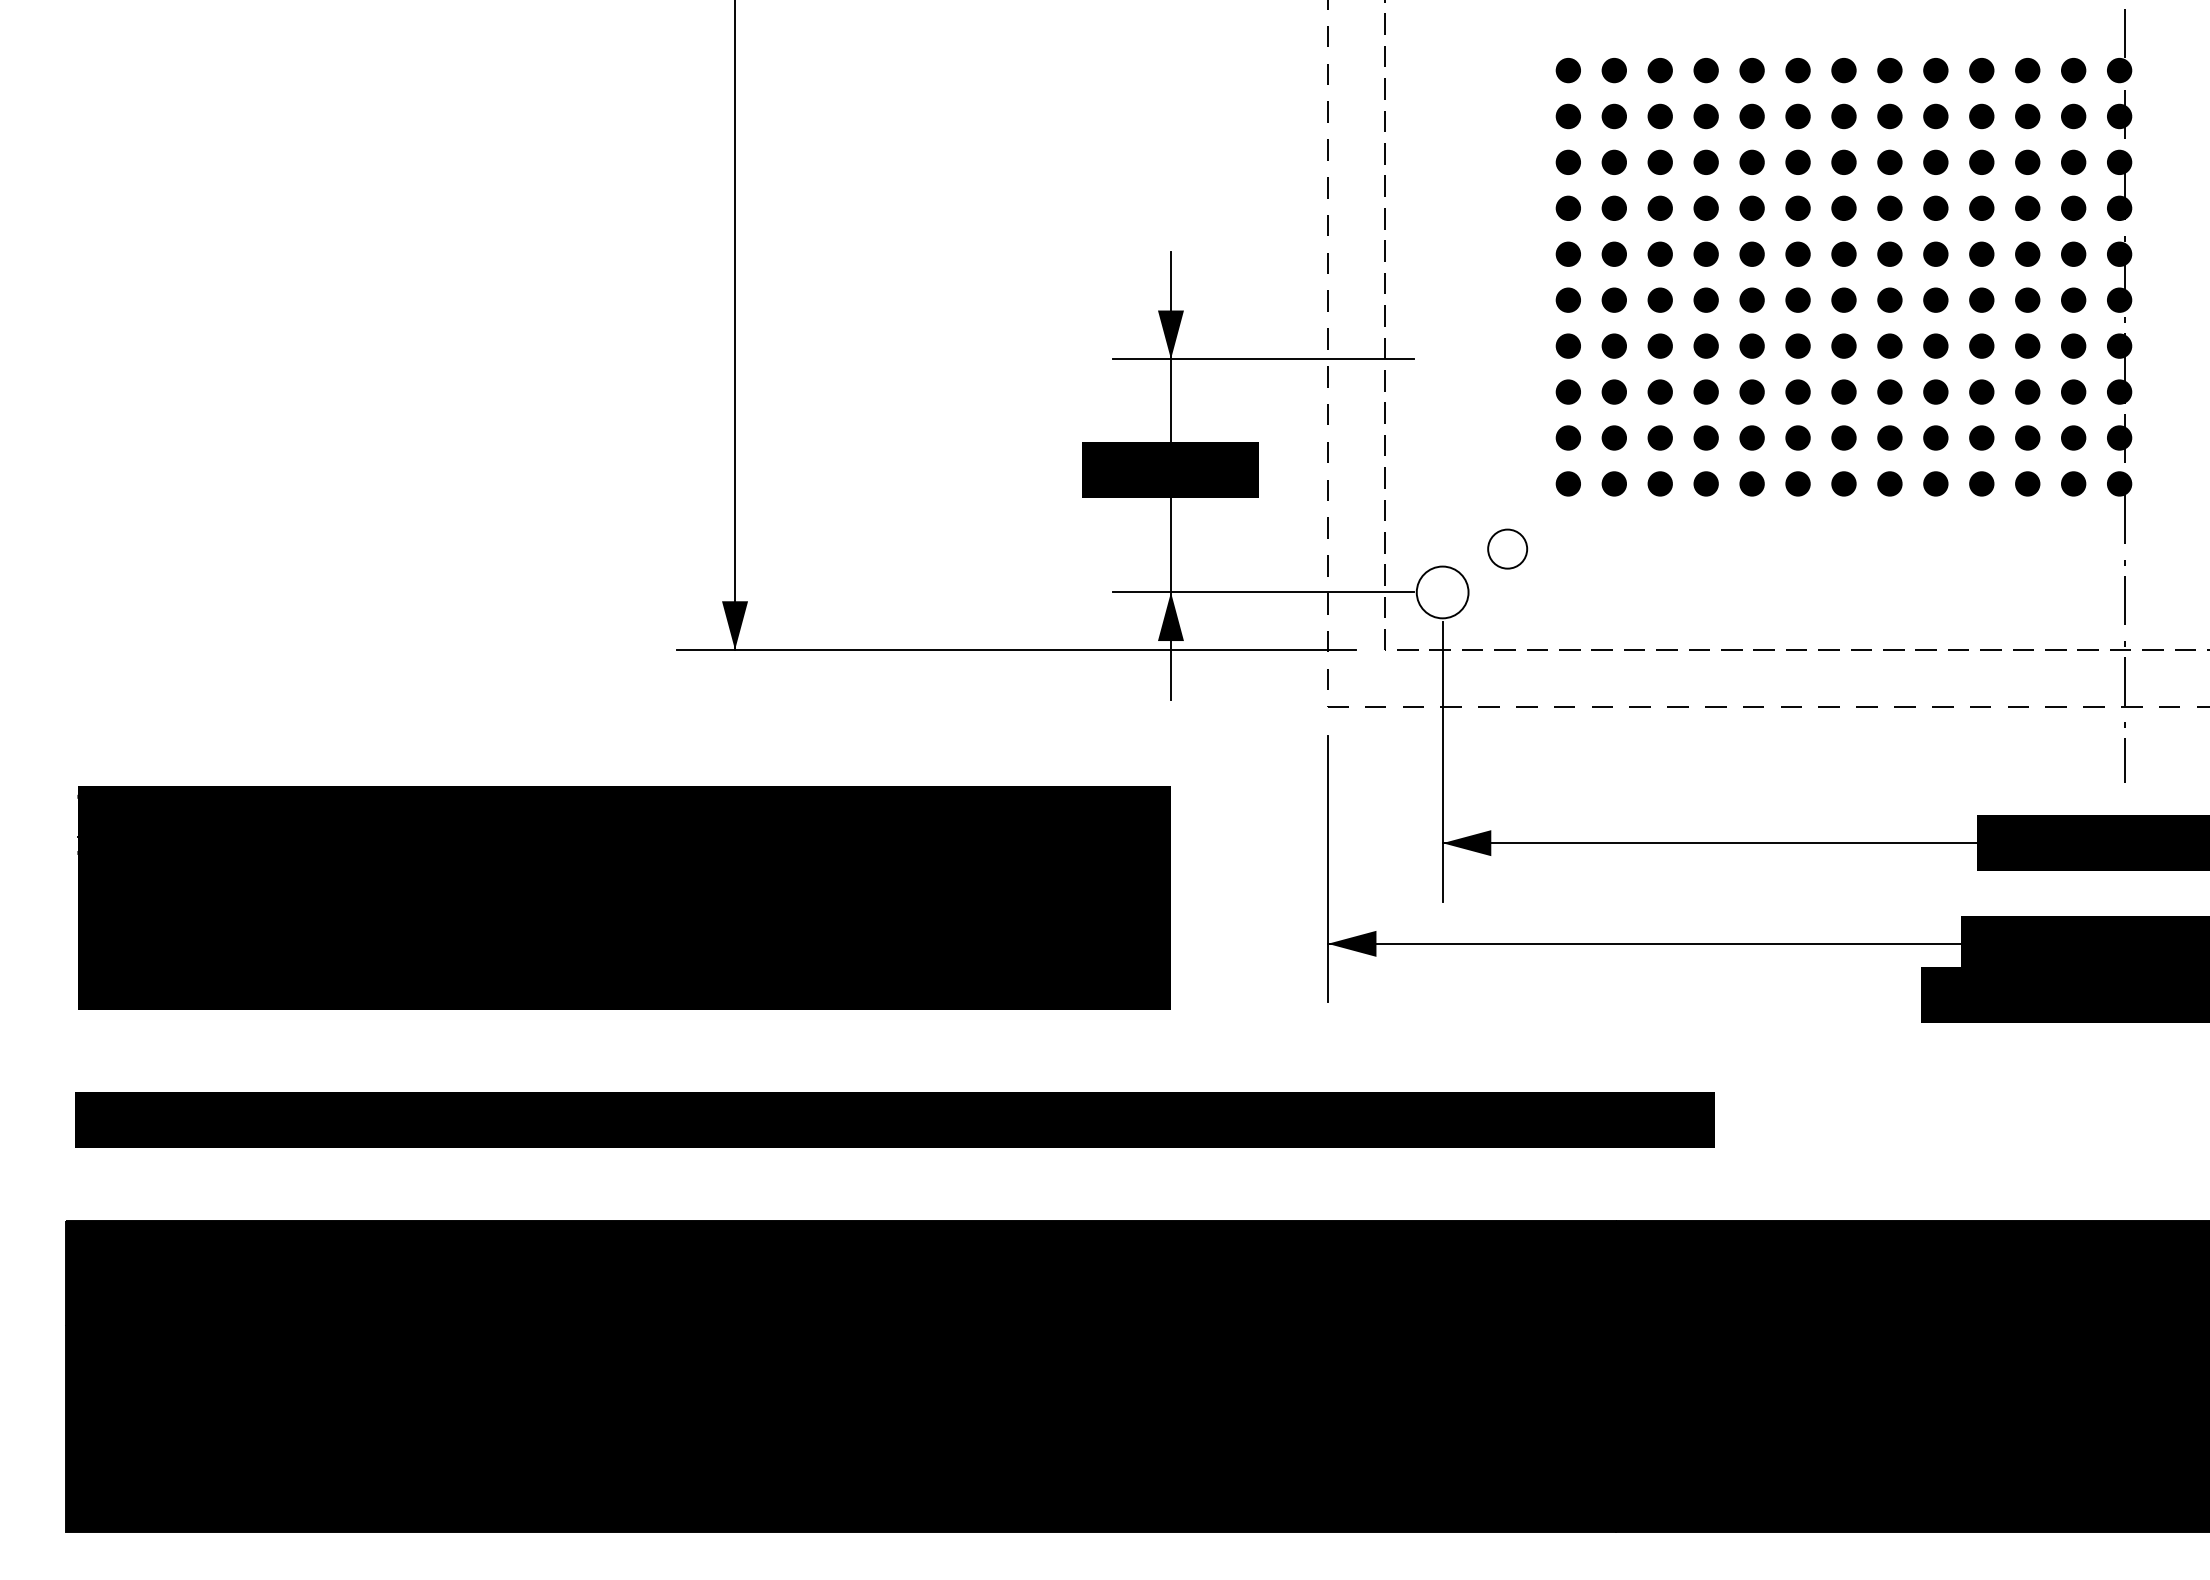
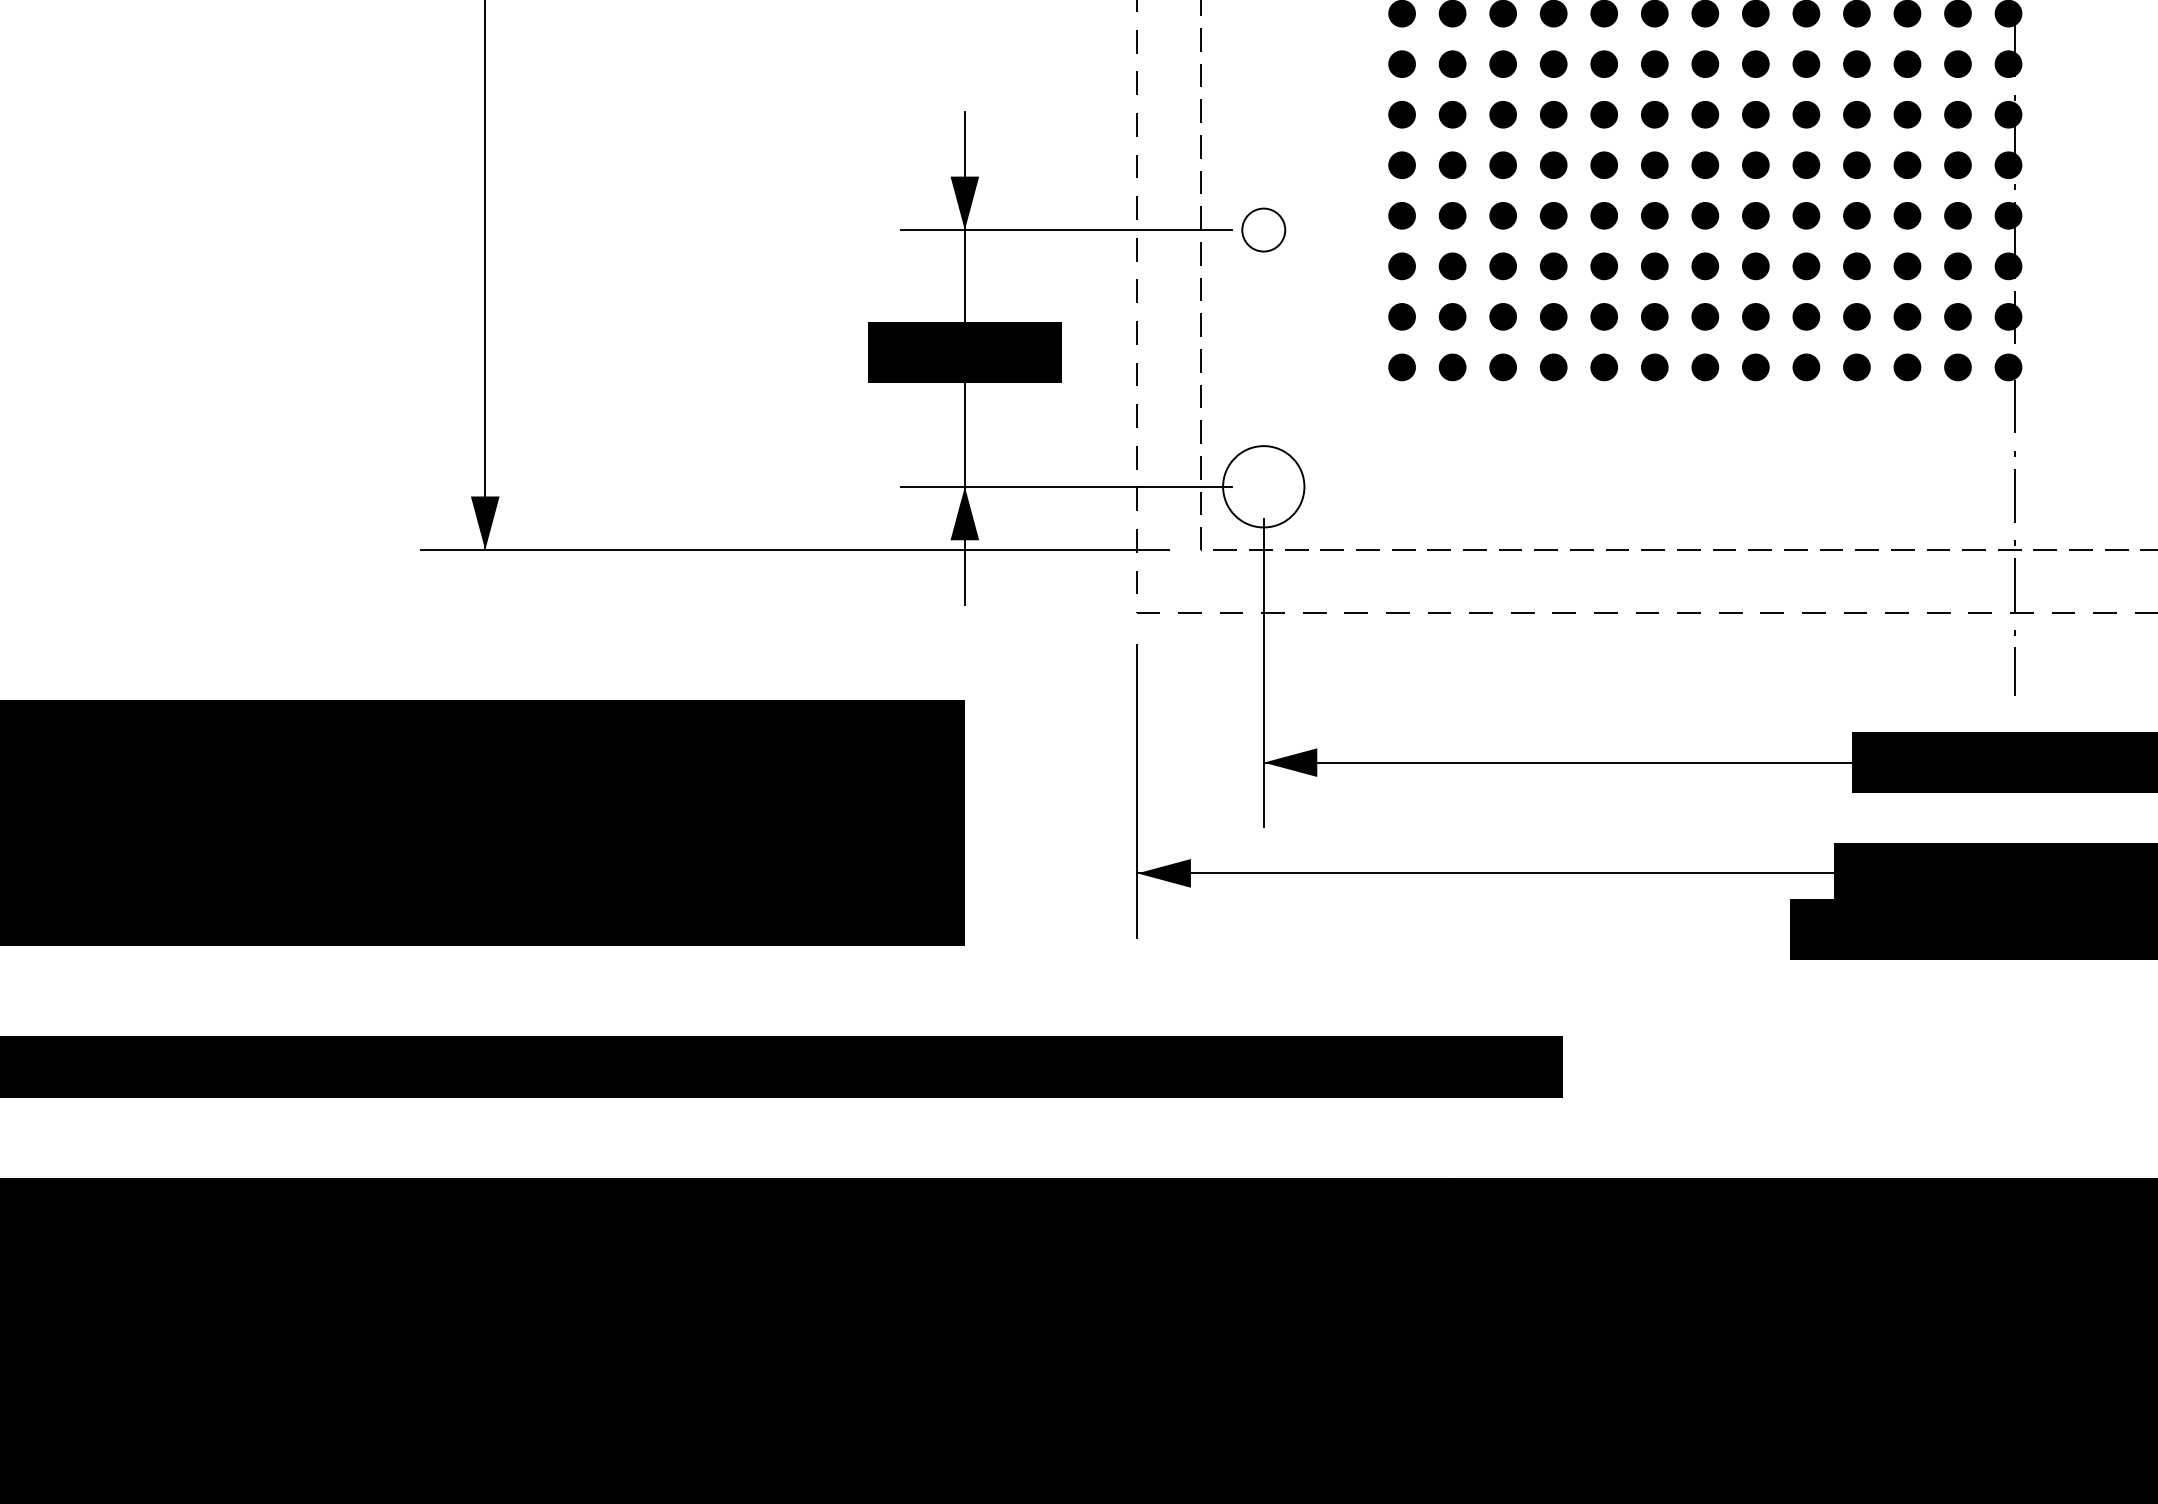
circle: (1507, 548) -> (1263, 229), moved
circle: (1442, 592) -> (1263, 486), size x1.43

